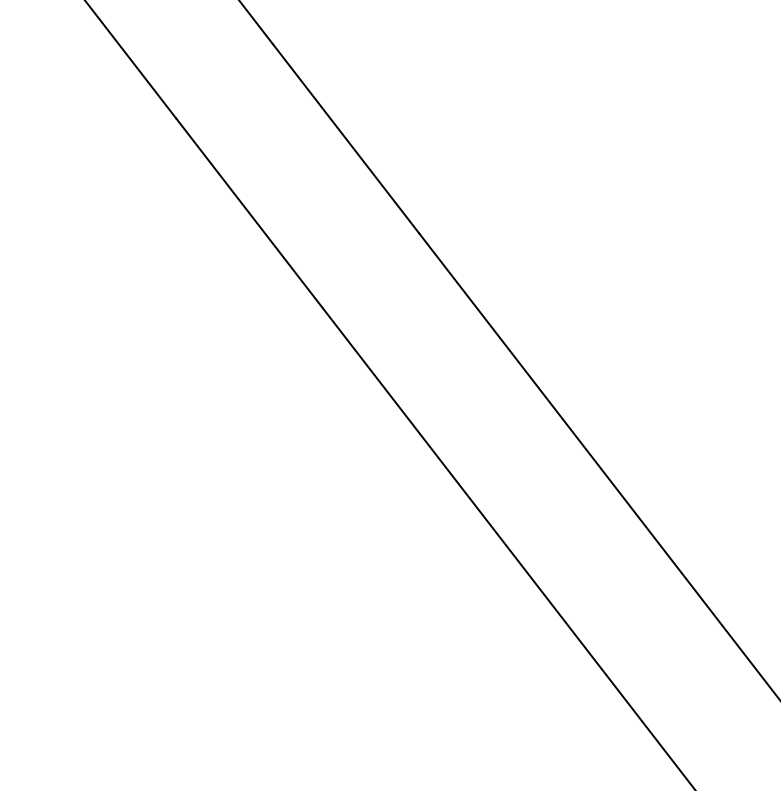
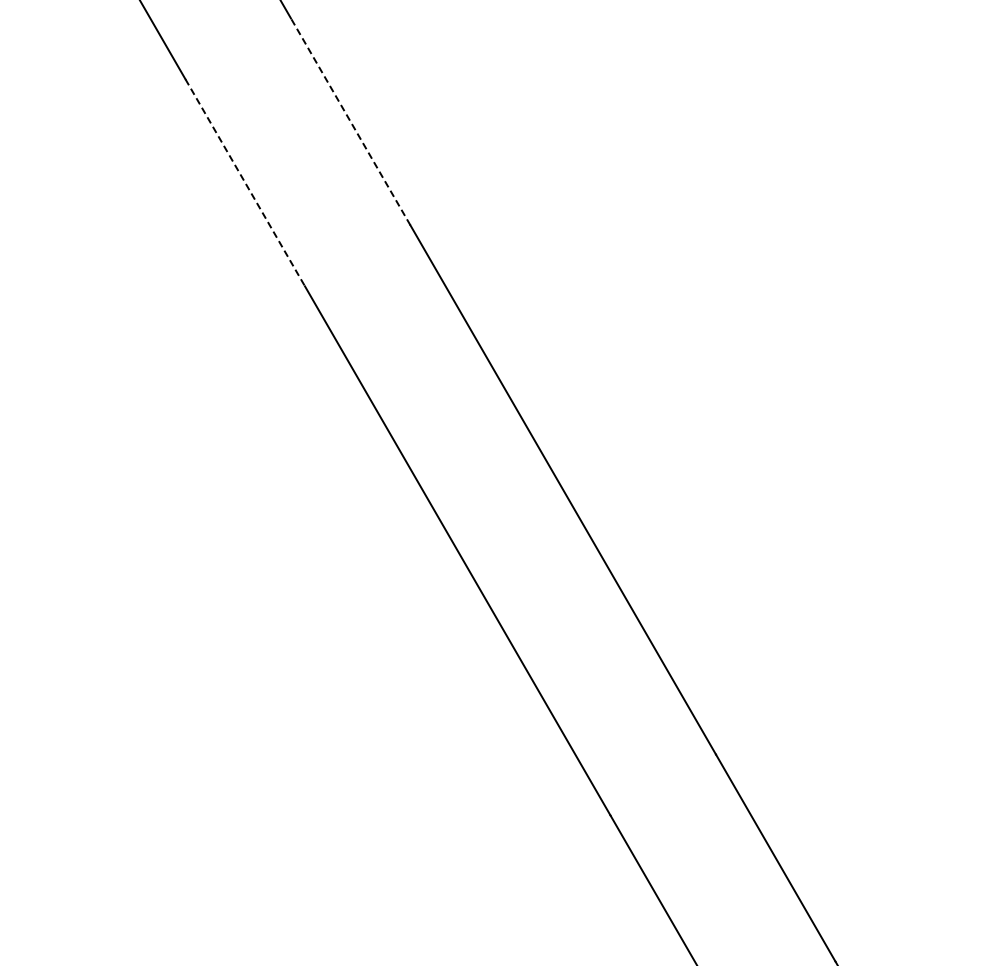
line: (345, 138) -> (350, 121), solid -> dashed
line: (249, 212) -> (245, 182), solid -> dashed

